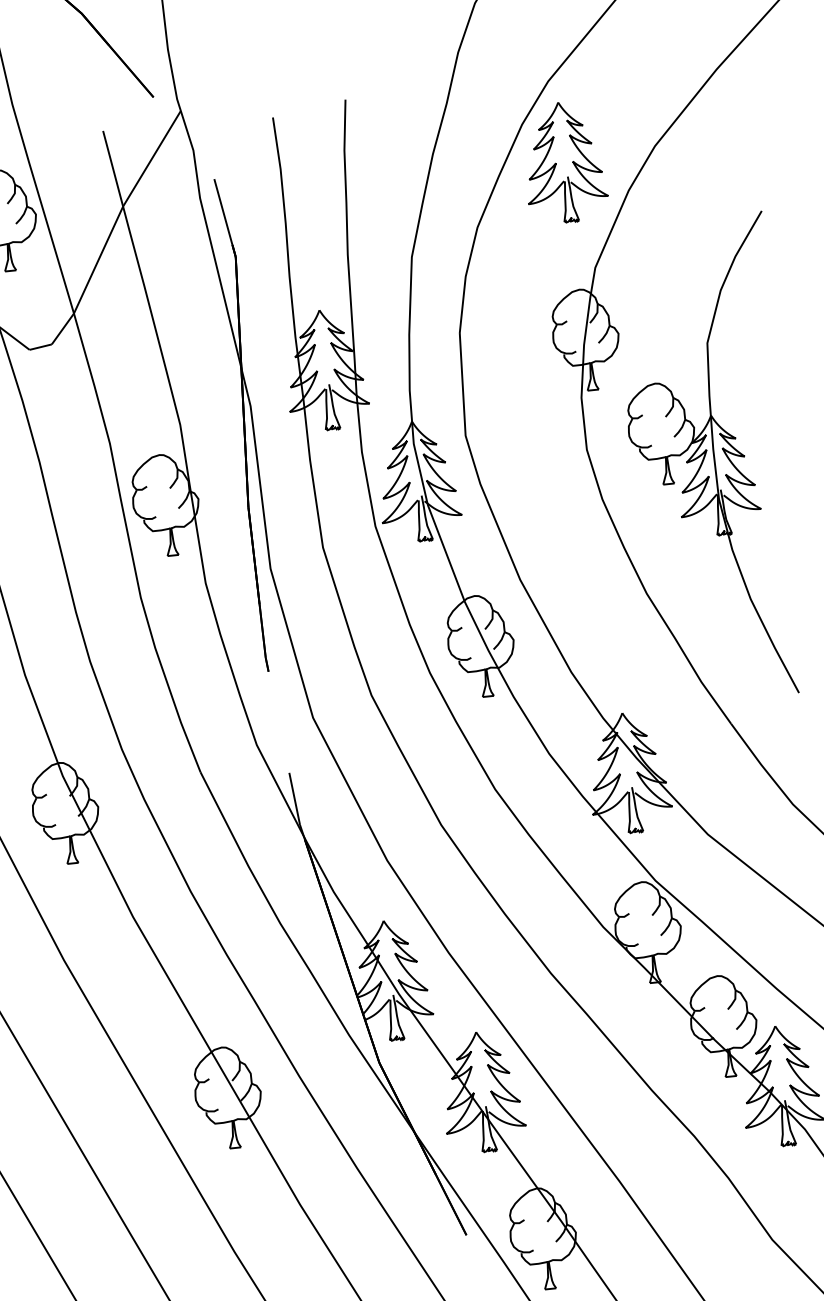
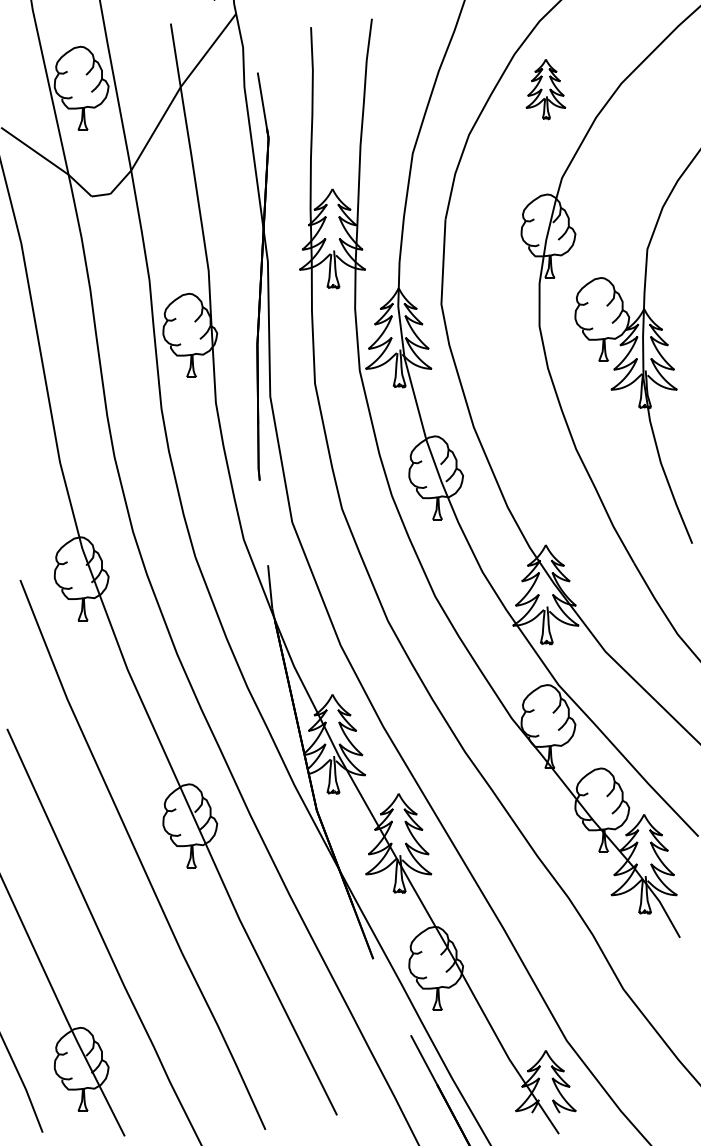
part: (564, 163) -> (545, 89), size x0.6

